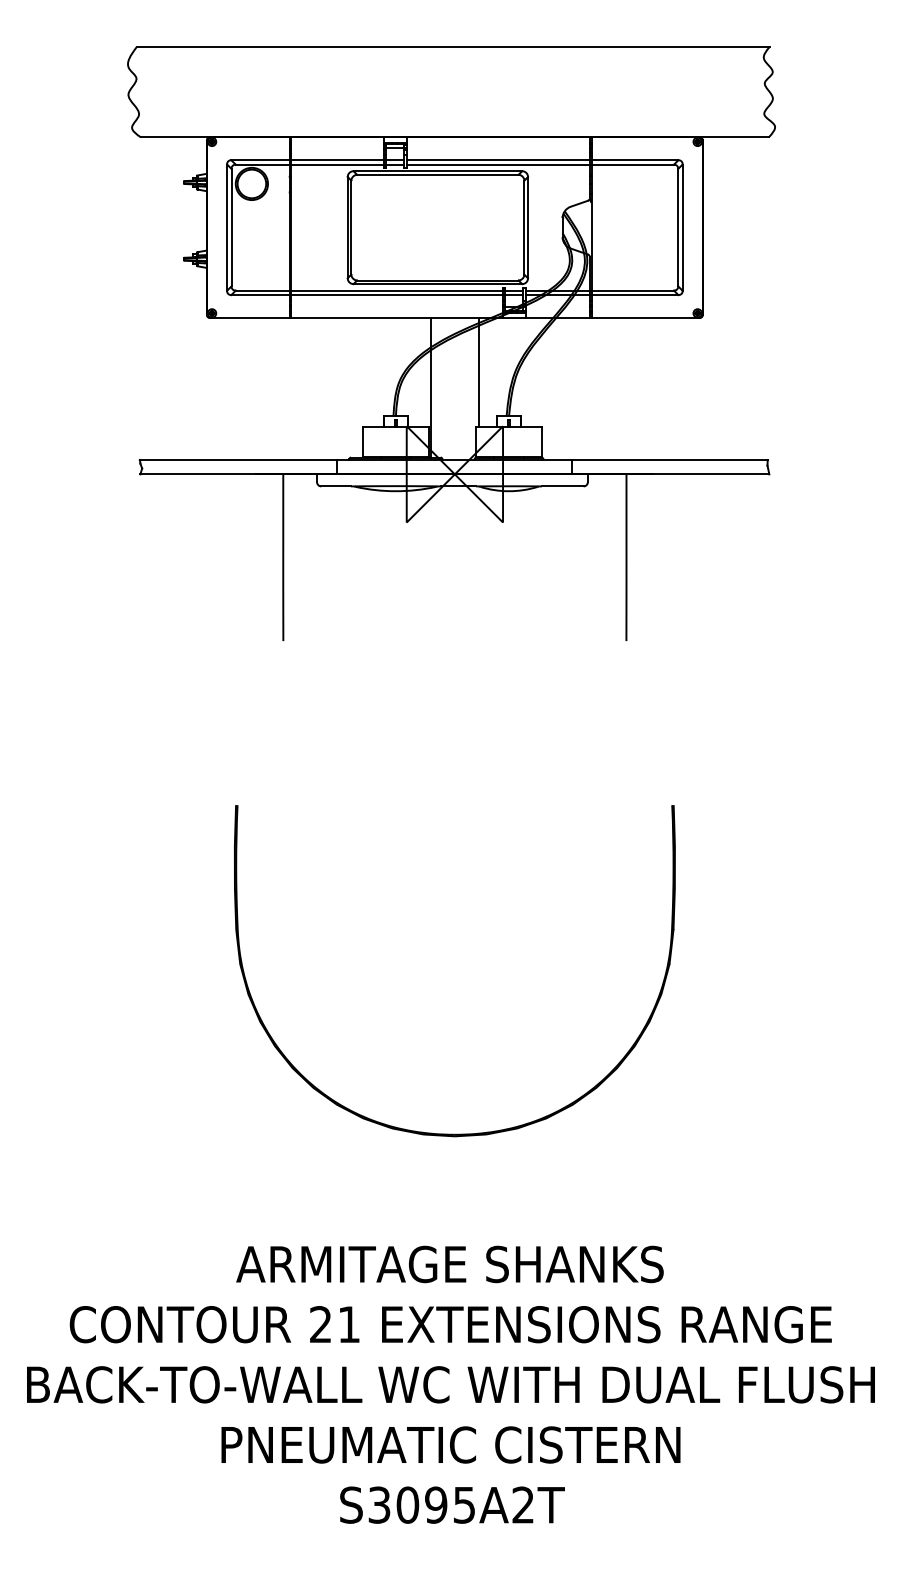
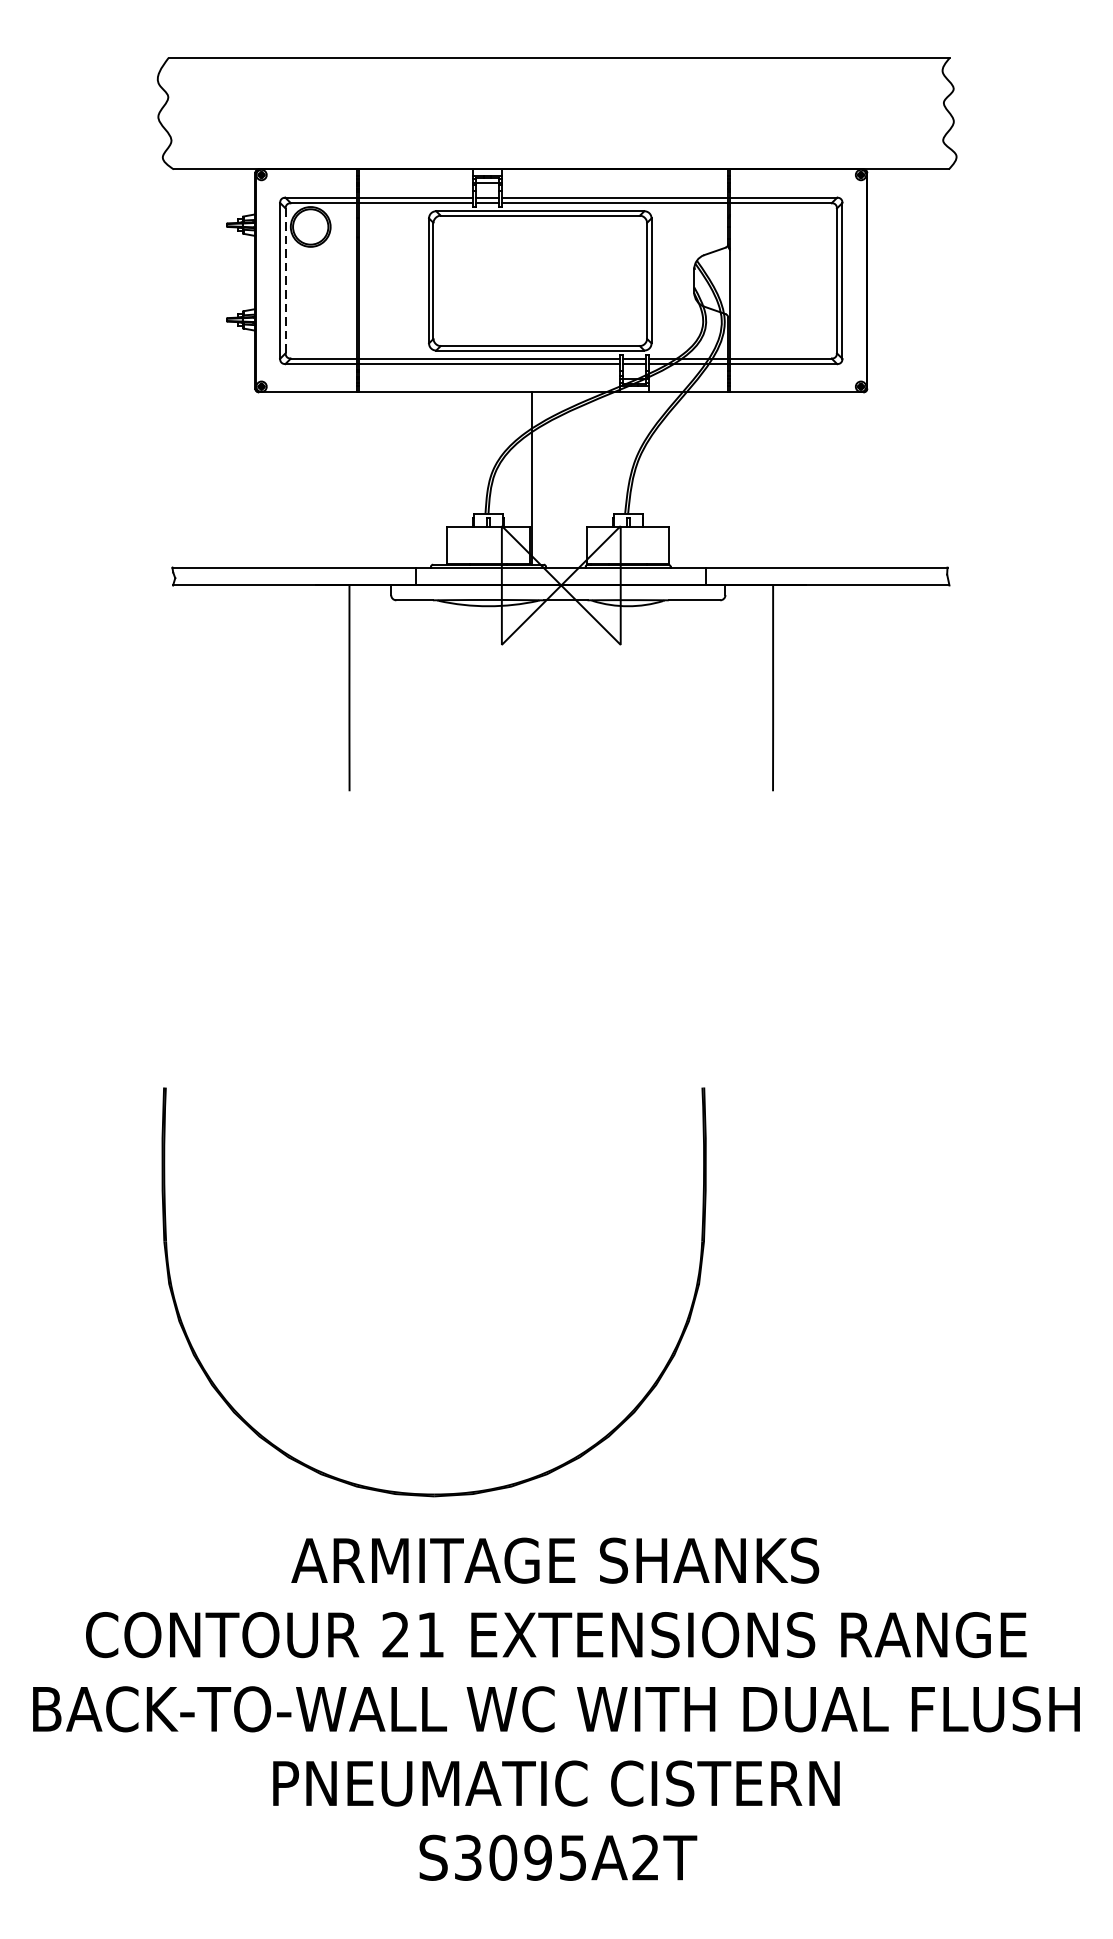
line: (231, 227) -> (285, 280), solid -> dashed
line: (478, 371) -> (590, 458), removed
part: (454, 1133) -> (433, 1492), moved

